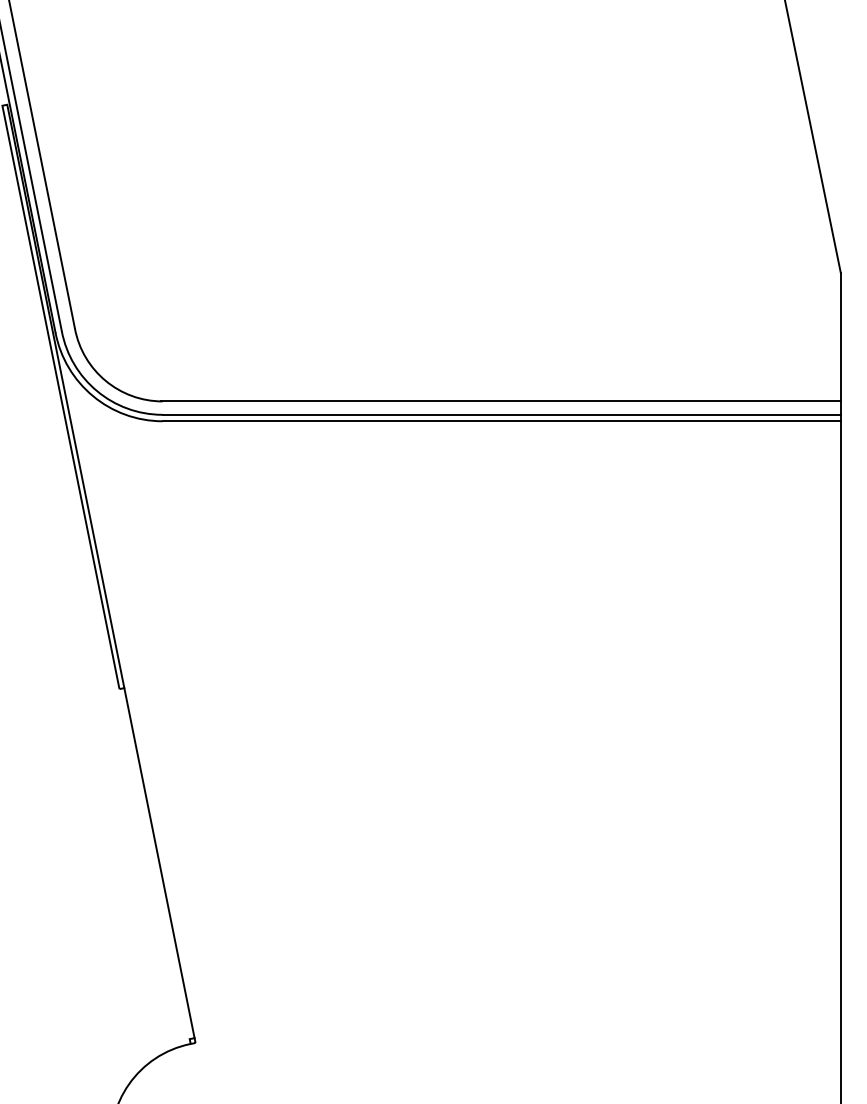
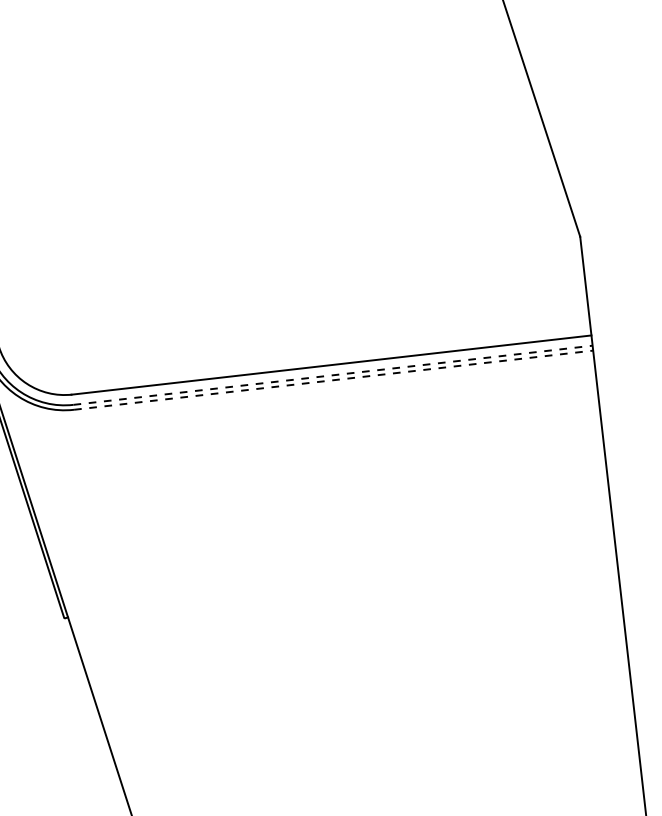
line: (502, 414) -> (333, 374), solid -> dashed
line: (502, 421) -> (334, 380), solid -> dashed

